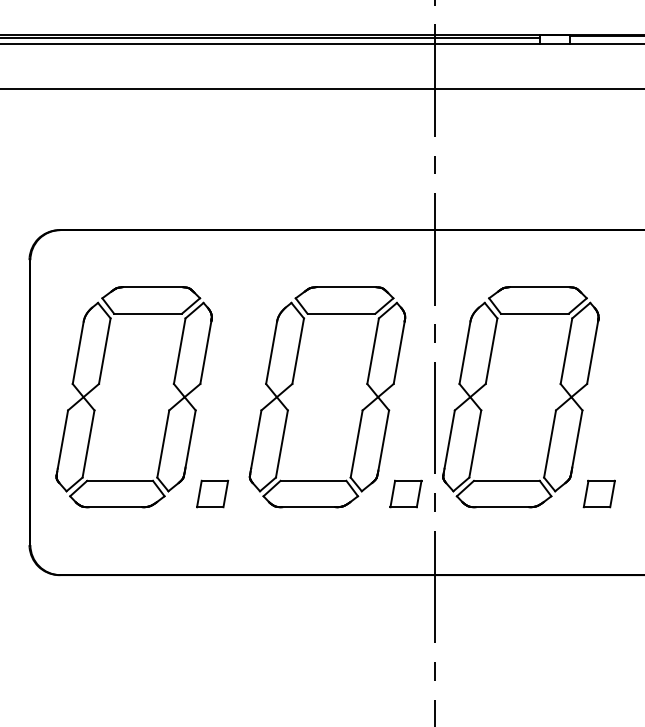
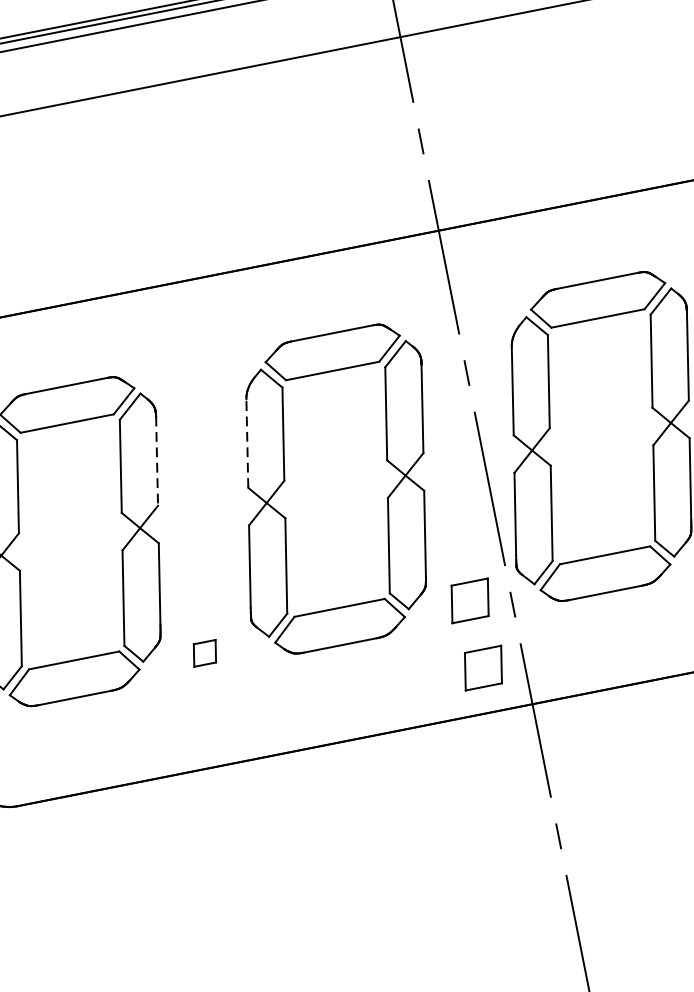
line: (205, 352) -> (156, 461), solid -> dashed
line: (271, 352) -> (247, 443), solid -> dashed
part: (212, 493) -> (204, 652), size x0.6
part: (405, 542) -> (482, 667), added

